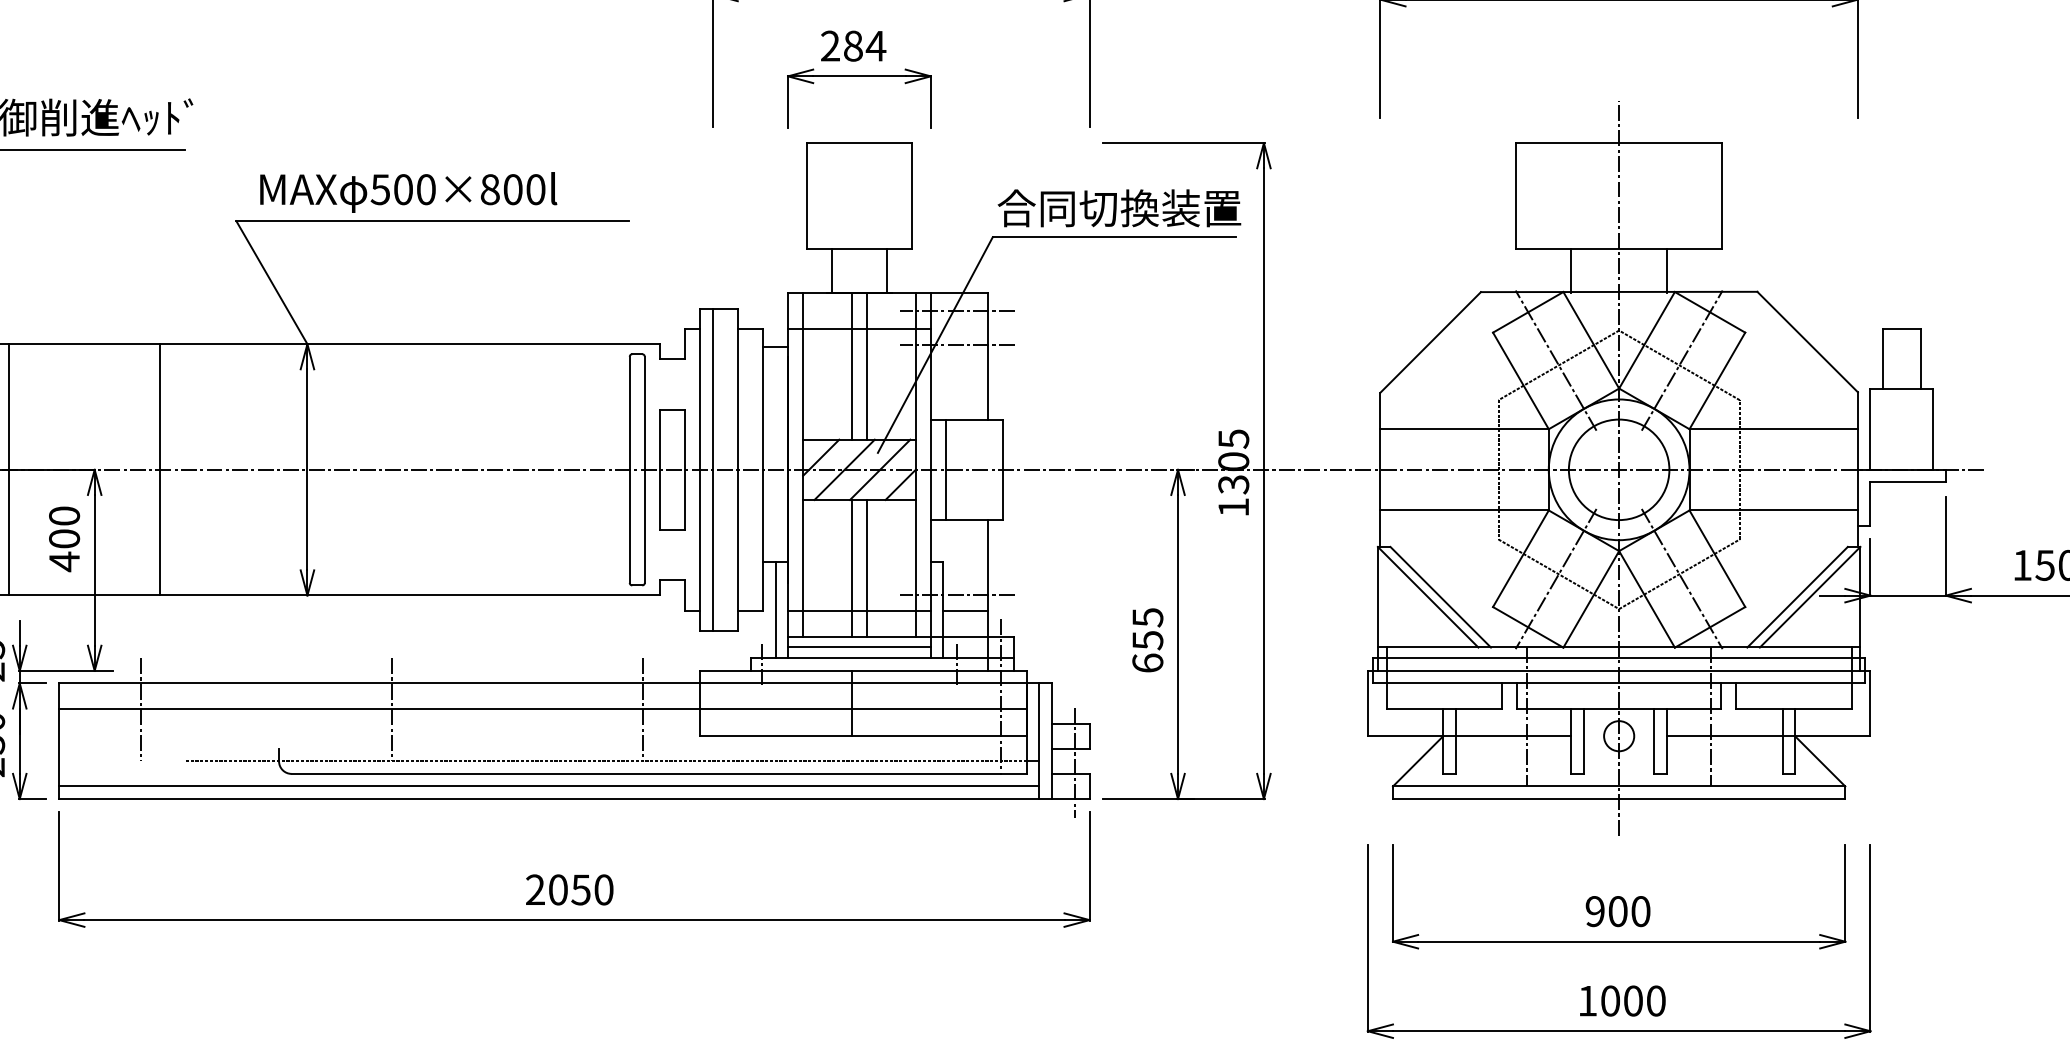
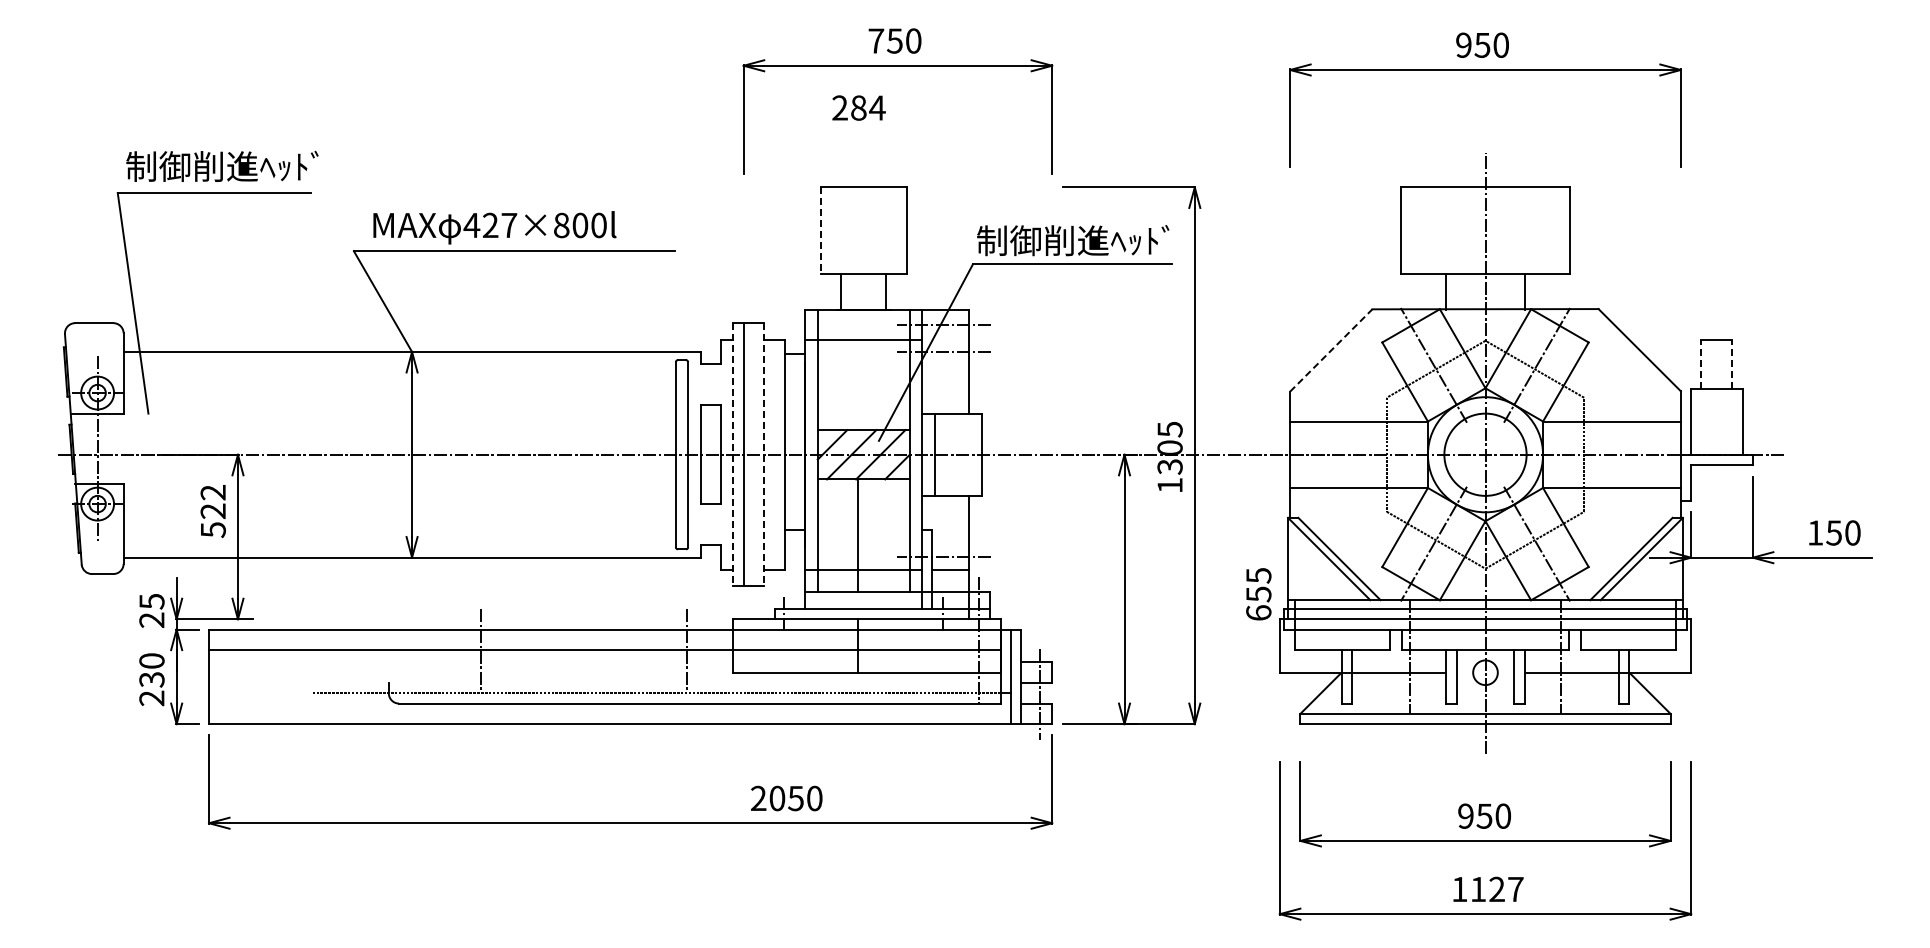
part: (859, 77) -> (863, 133), removed
text: (403, 189) -> (490, 225), 500×800l -> 427×800l
line: (806, 197) -> (820, 231), solid -> dashed
text: (1119, 208) -> (1076, 240), 合同切換装置 -> 制御削進ﾍｯﾄﾞ
line: (1430, 342) -> (1331, 350), solid -> dashed
line: (1883, 359) -> (1701, 364), solid -> dashed
line: (1920, 359) -> (1732, 364), solid -> dashed
line: (851, 365) -> (857, 369), removed
line: (866, 365) -> (869, 369), removed
line: (8, 469) -> (167, 454), removed
line: (160, 469) -> (291, 454), removed
line: (700, 469) -> (733, 454), solid -> dashed
line: (738, 469) -> (764, 454), solid -> dashed
text: (63, 539) -> (212, 511), 400 -> 522
line: (866, 568) -> (869, 535), removed
line: (775, 608) -> (795, 568), removed
text: (1147, 640) -> (1258, 594), moved
line: (859, 646) -> (863, 599), removed
line: (140, 709) -> (275, 650), removed
line: (549, 786) -> (610, 713), removed
text: (569, 889) -> (786, 798), moved
text: (1617, 910) -> (1484, 815), 900 -> 950
text: (1633, 1001) -> (1497, 889), 1000 -> 1127

